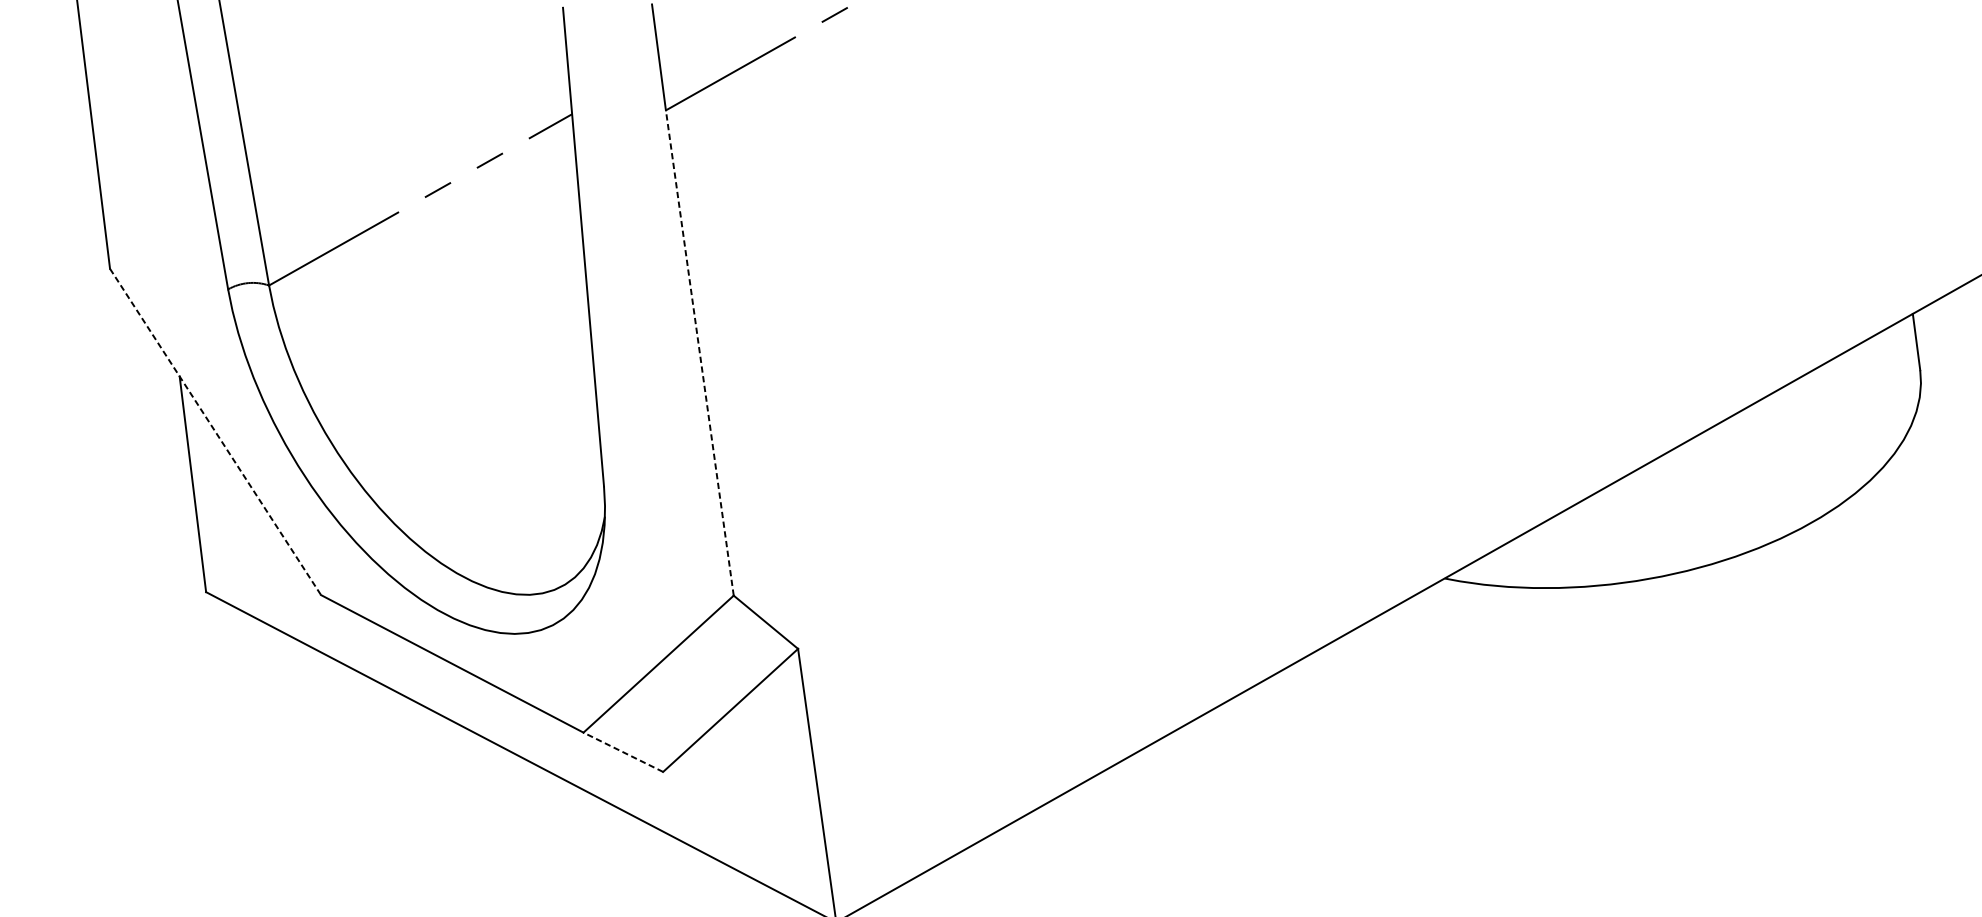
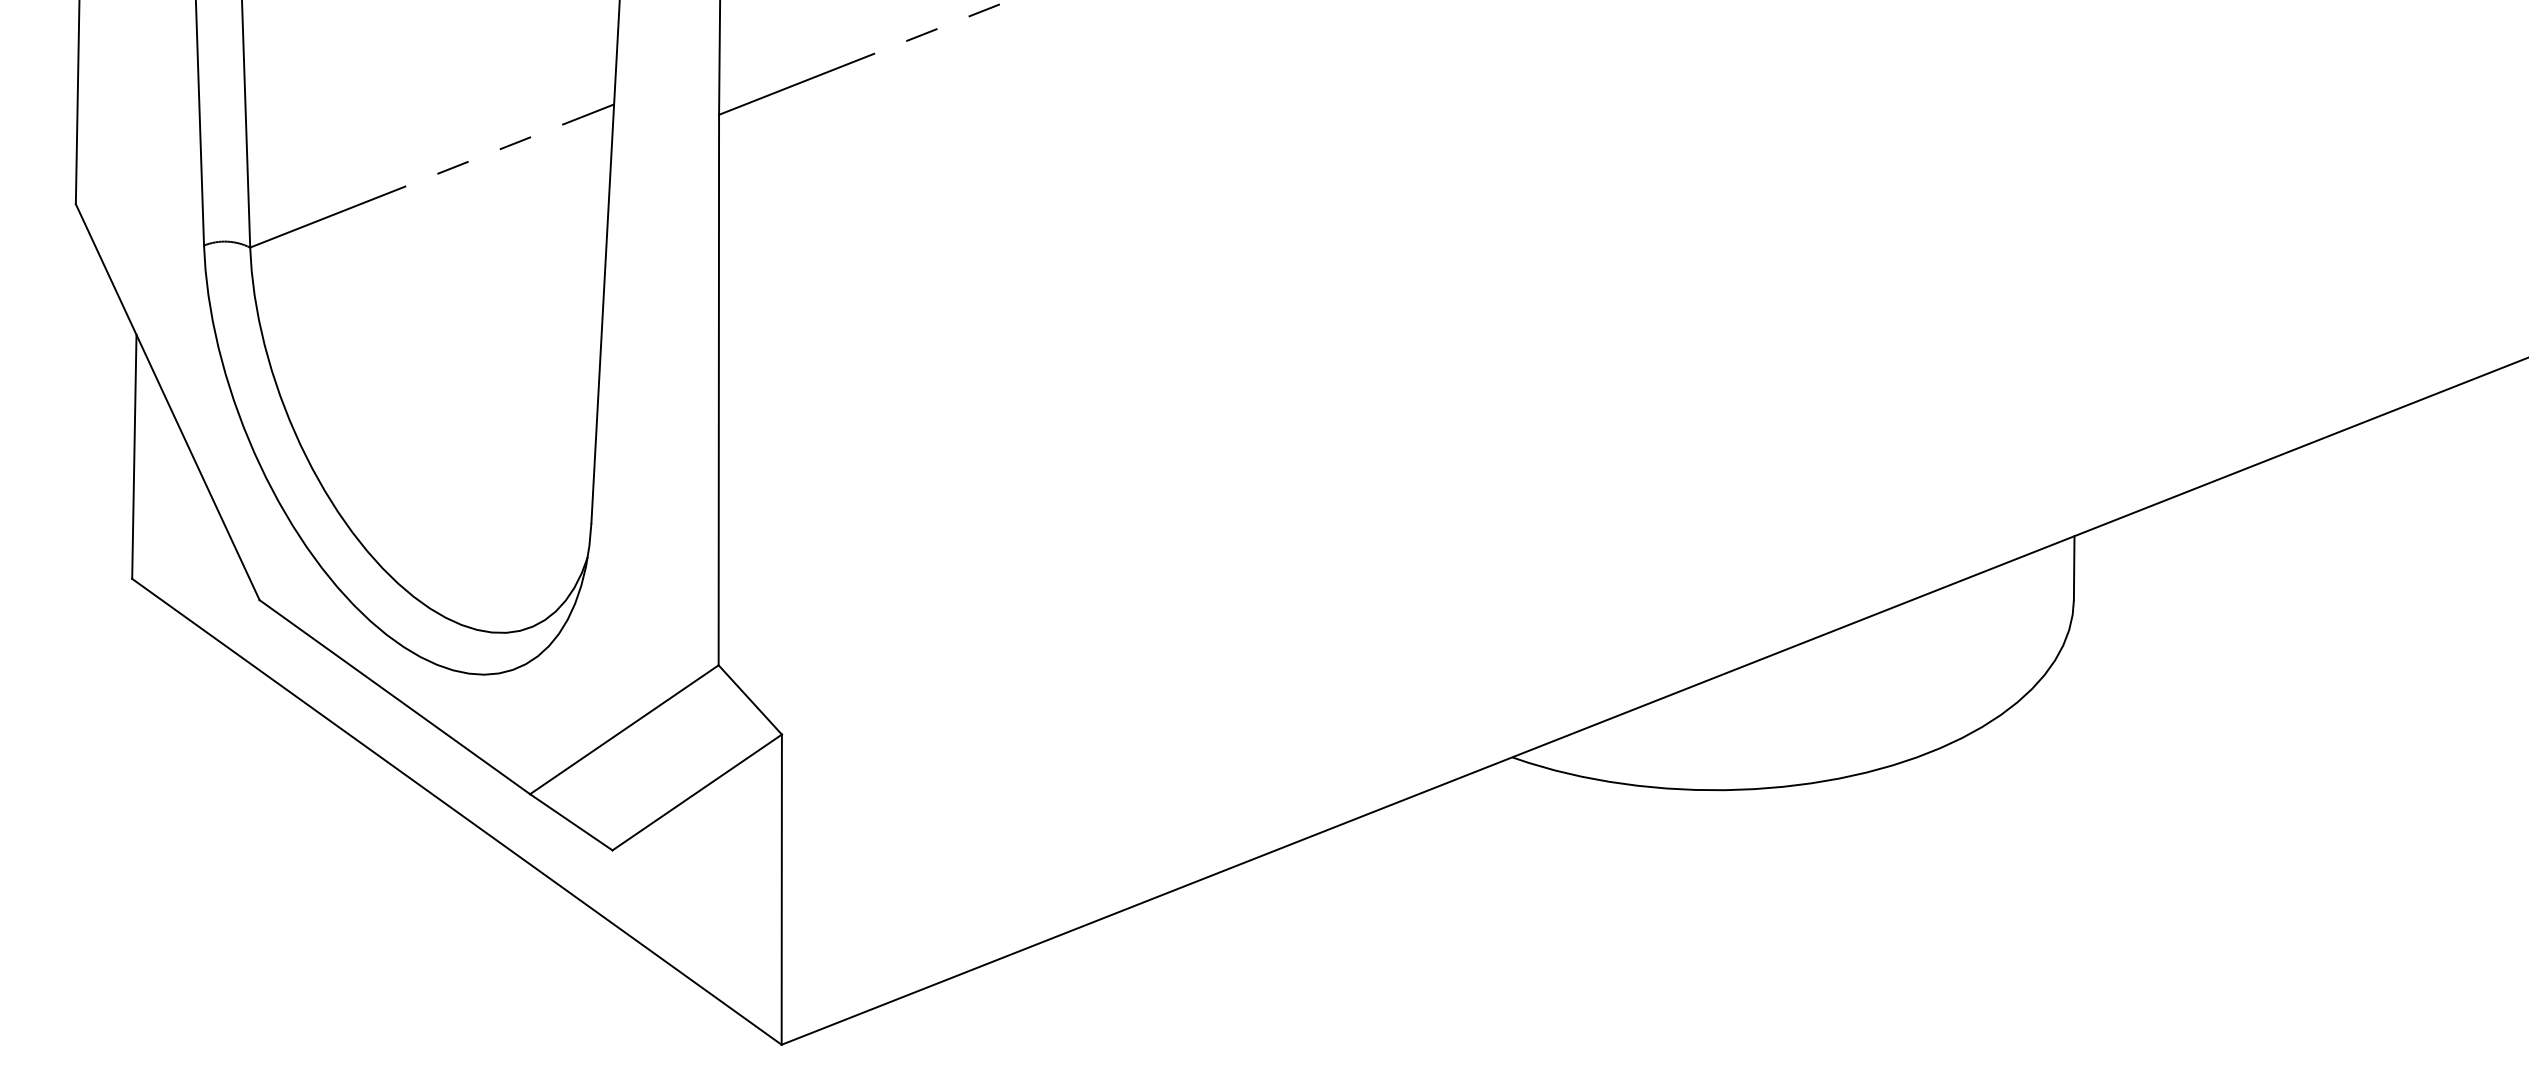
line: (699, 352) -> (718, 389), dashed -> solid
line: (215, 432) -> (167, 402), dashed -> solid
line: (623, 752) -> (571, 822), dashed -> solid

